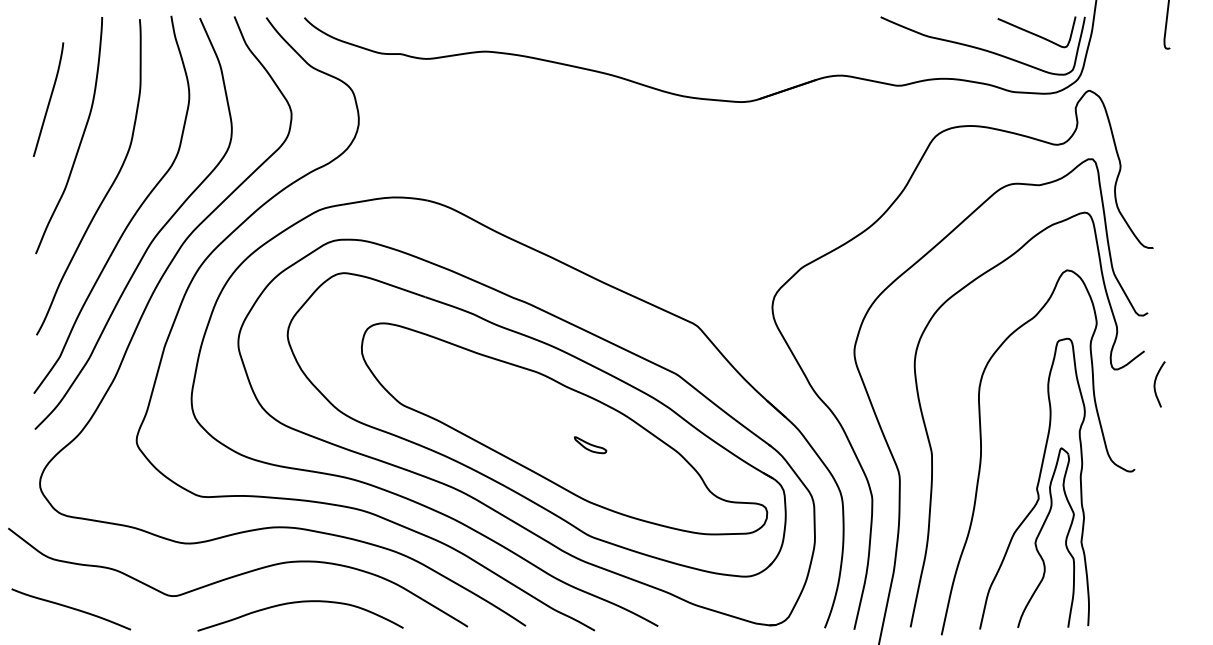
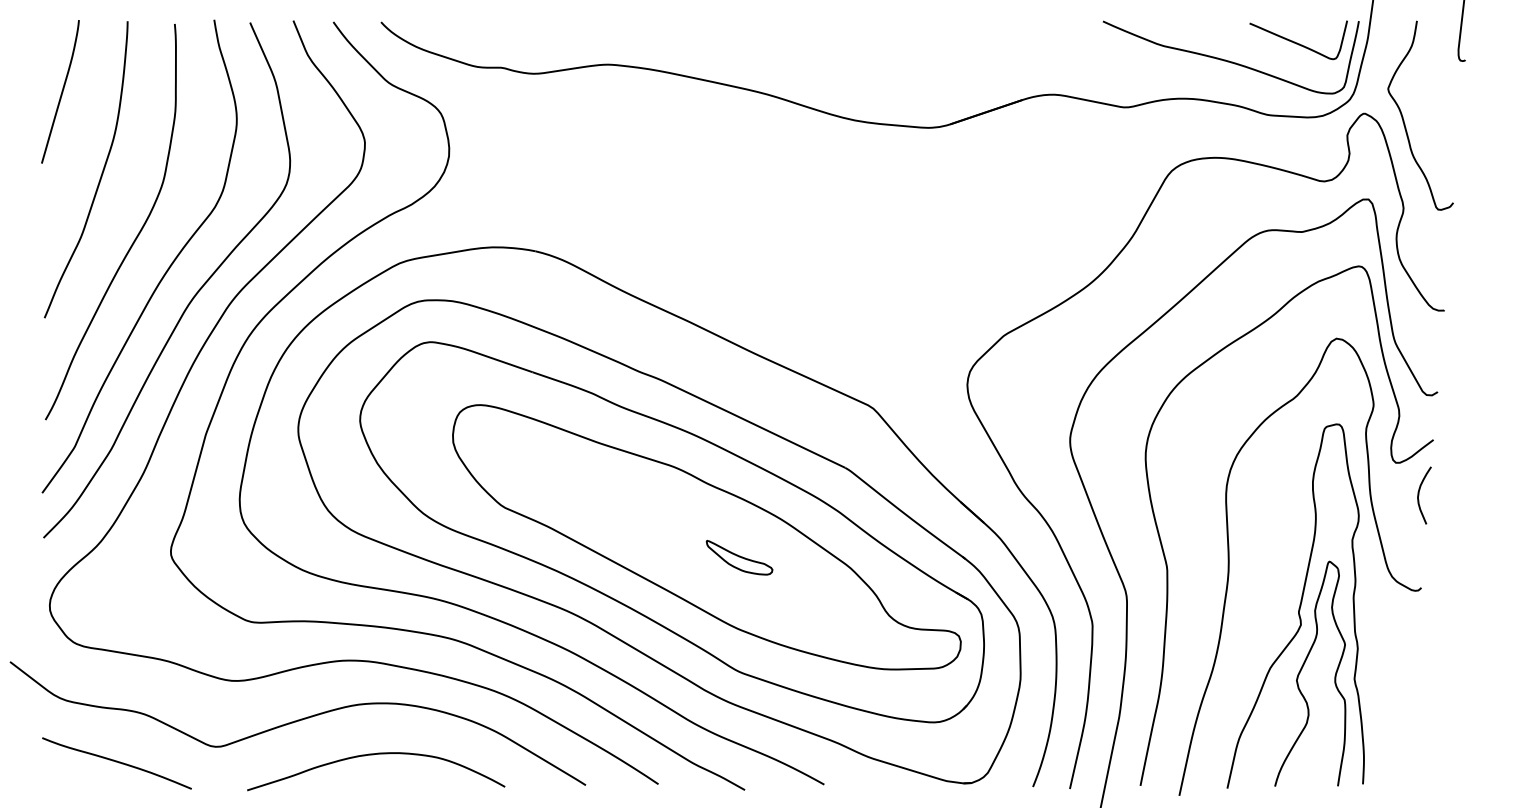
curve: (1121, 96) -> (1404, 120), added
curve: (49, 99) -> (61, 91), moved
curve: (1155, 384) -> (1419, 495), moved
part: (590, 445) -> (739, 557), size x1.67
curve: (70, 608) -> (116, 762), moved

